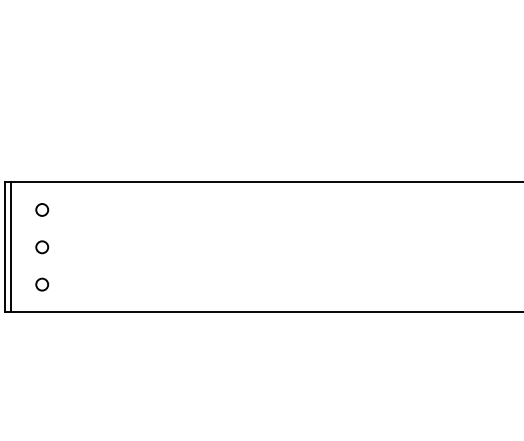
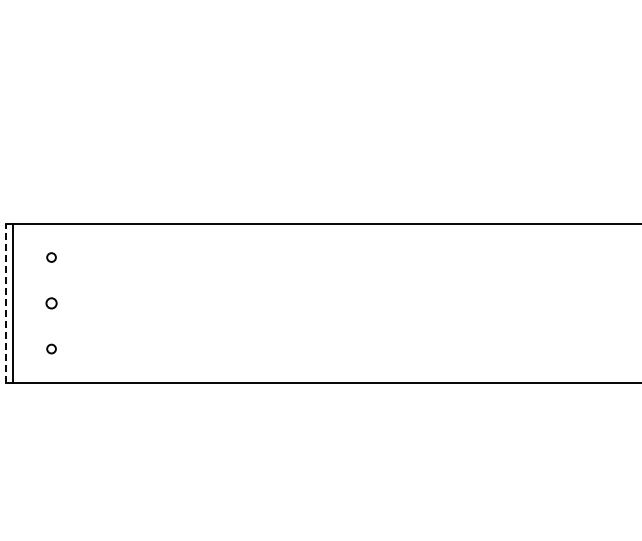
circle: (42, 209) -> (51, 257), size x0.6
line: (4, 247) -> (5, 303), solid -> dashed
circle: (42, 247) -> (51, 303), size x0.7
circle: (42, 284) -> (51, 348), size x0.6

